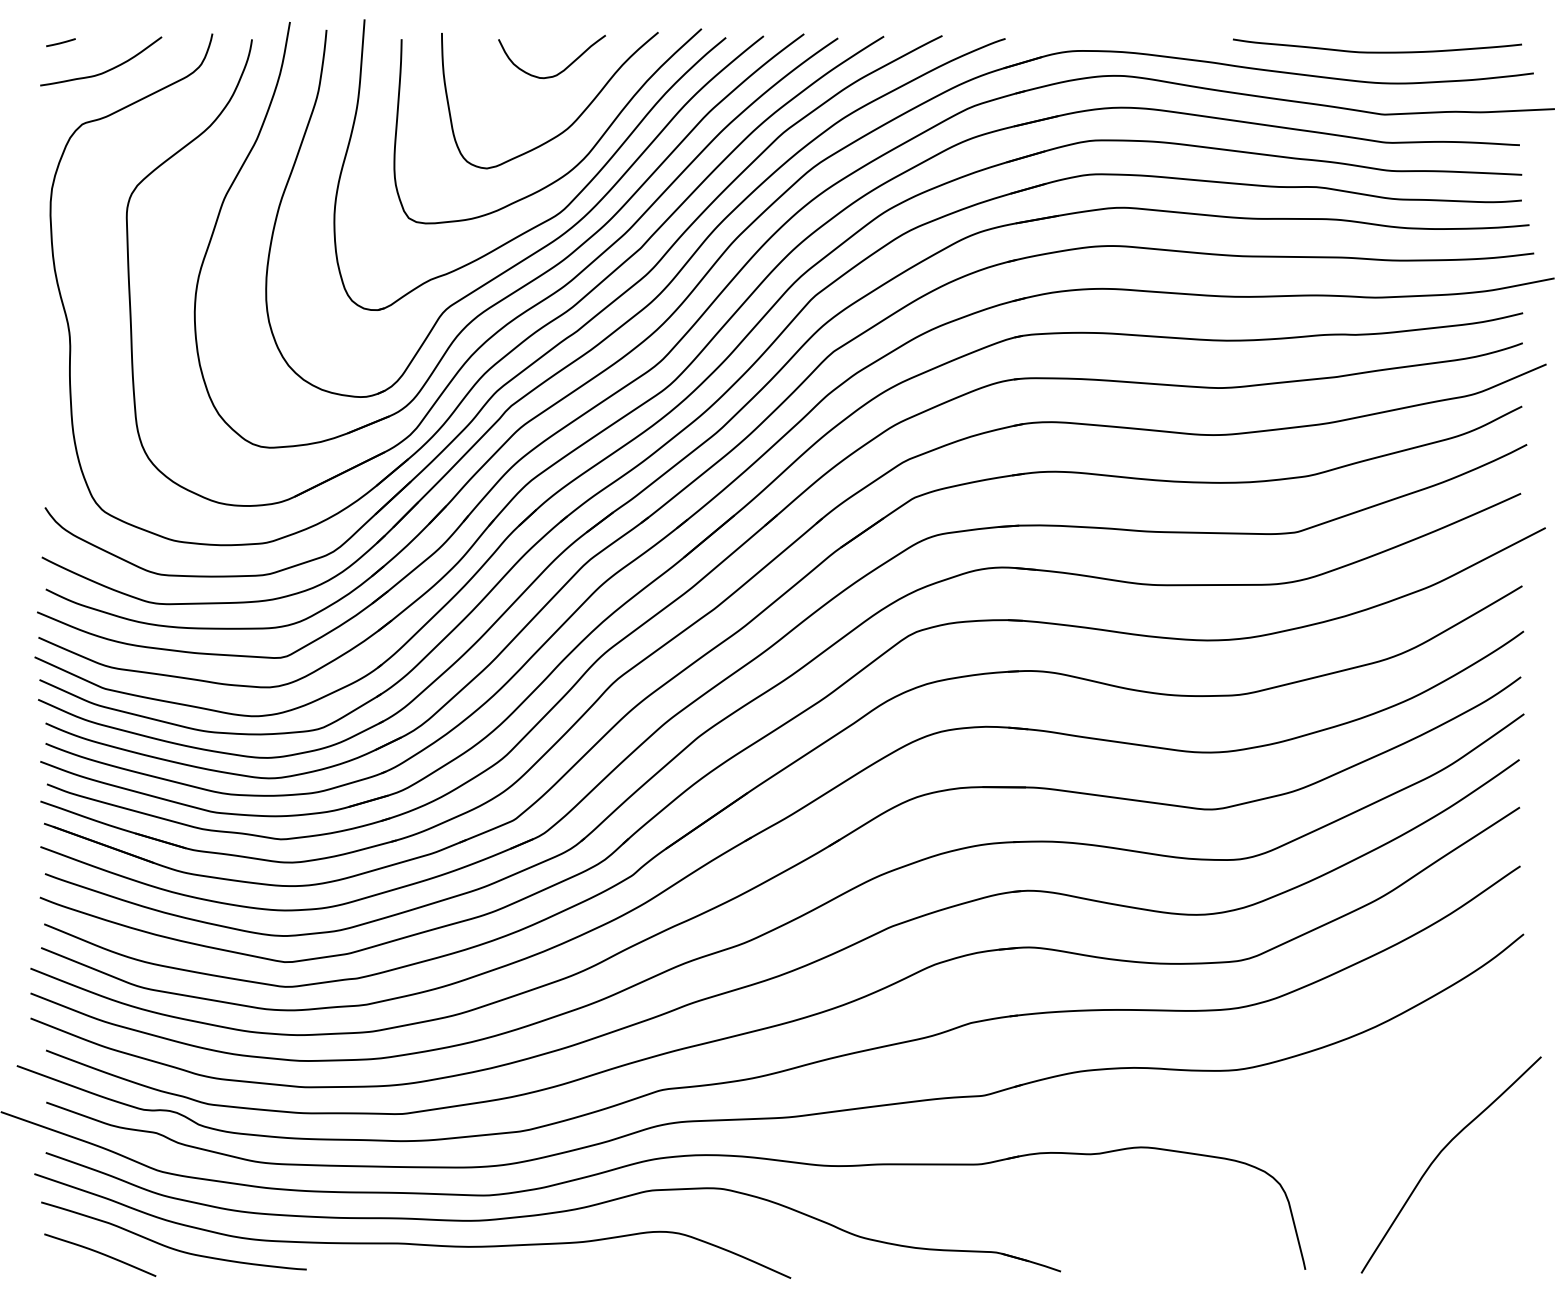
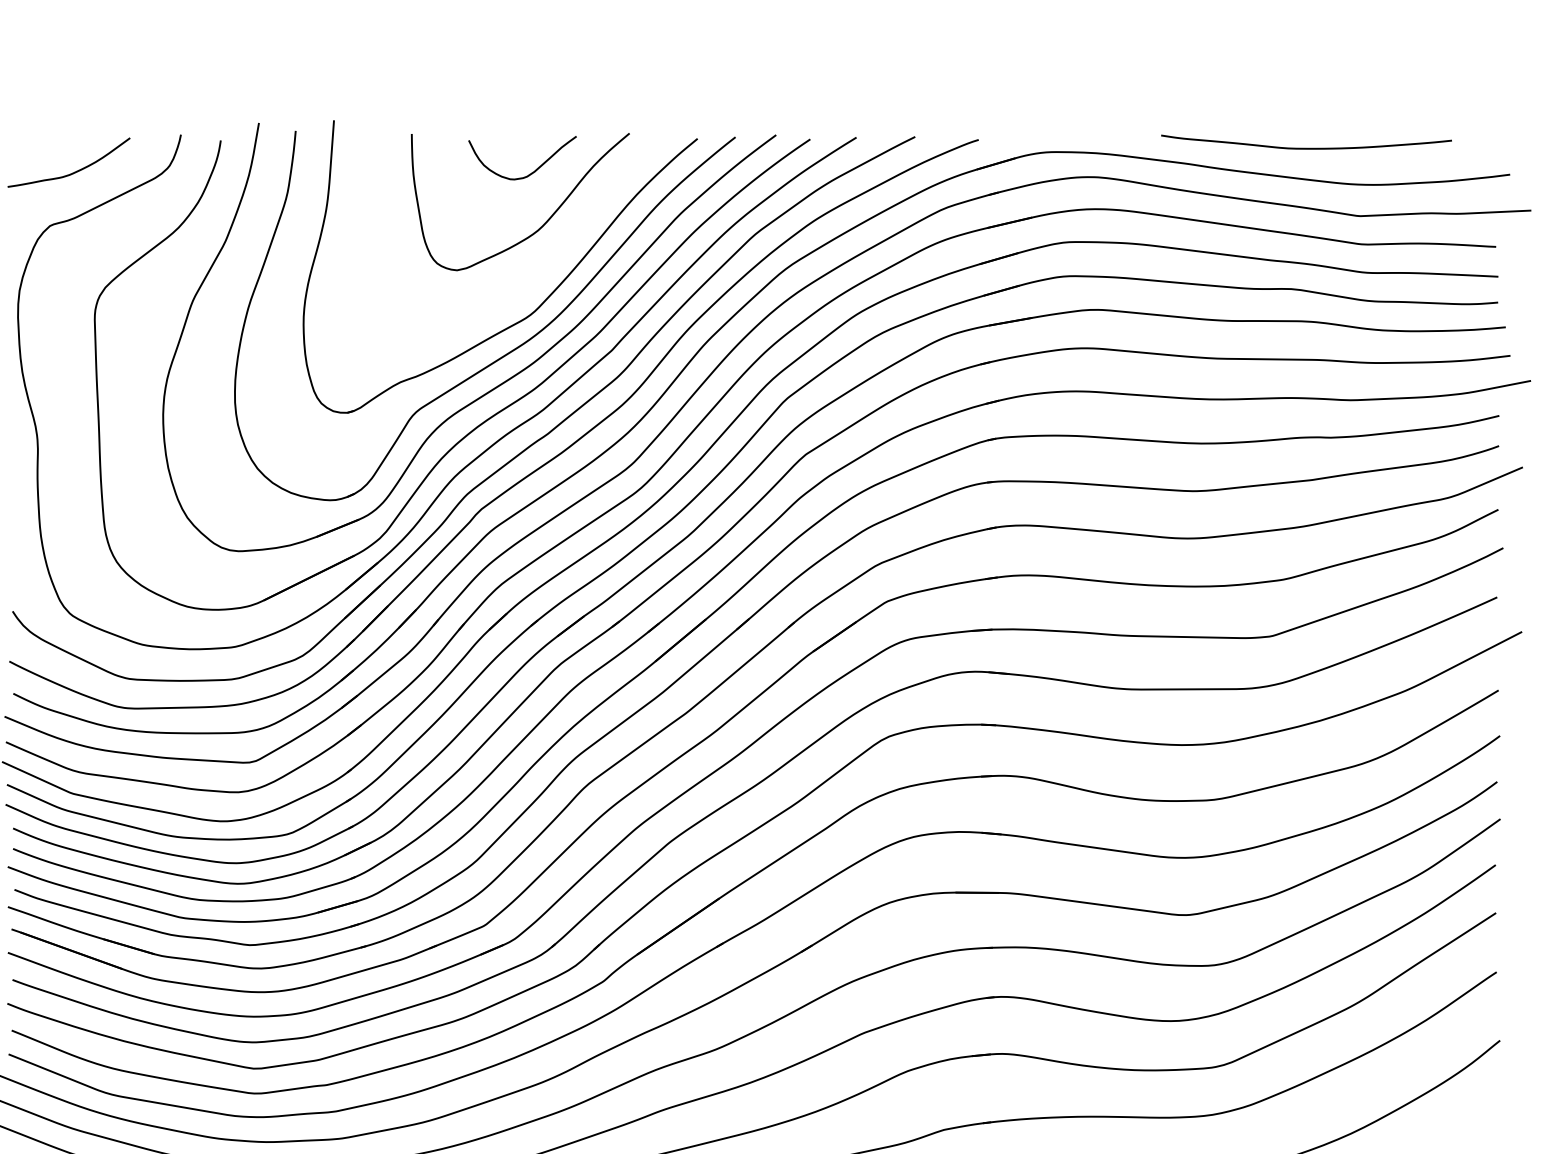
line: (60, 42) -> (28, 143), removed
curve: (1377, 51) -> (1306, 147), moved
curve: (581, 159) -> (552, 261), removed

